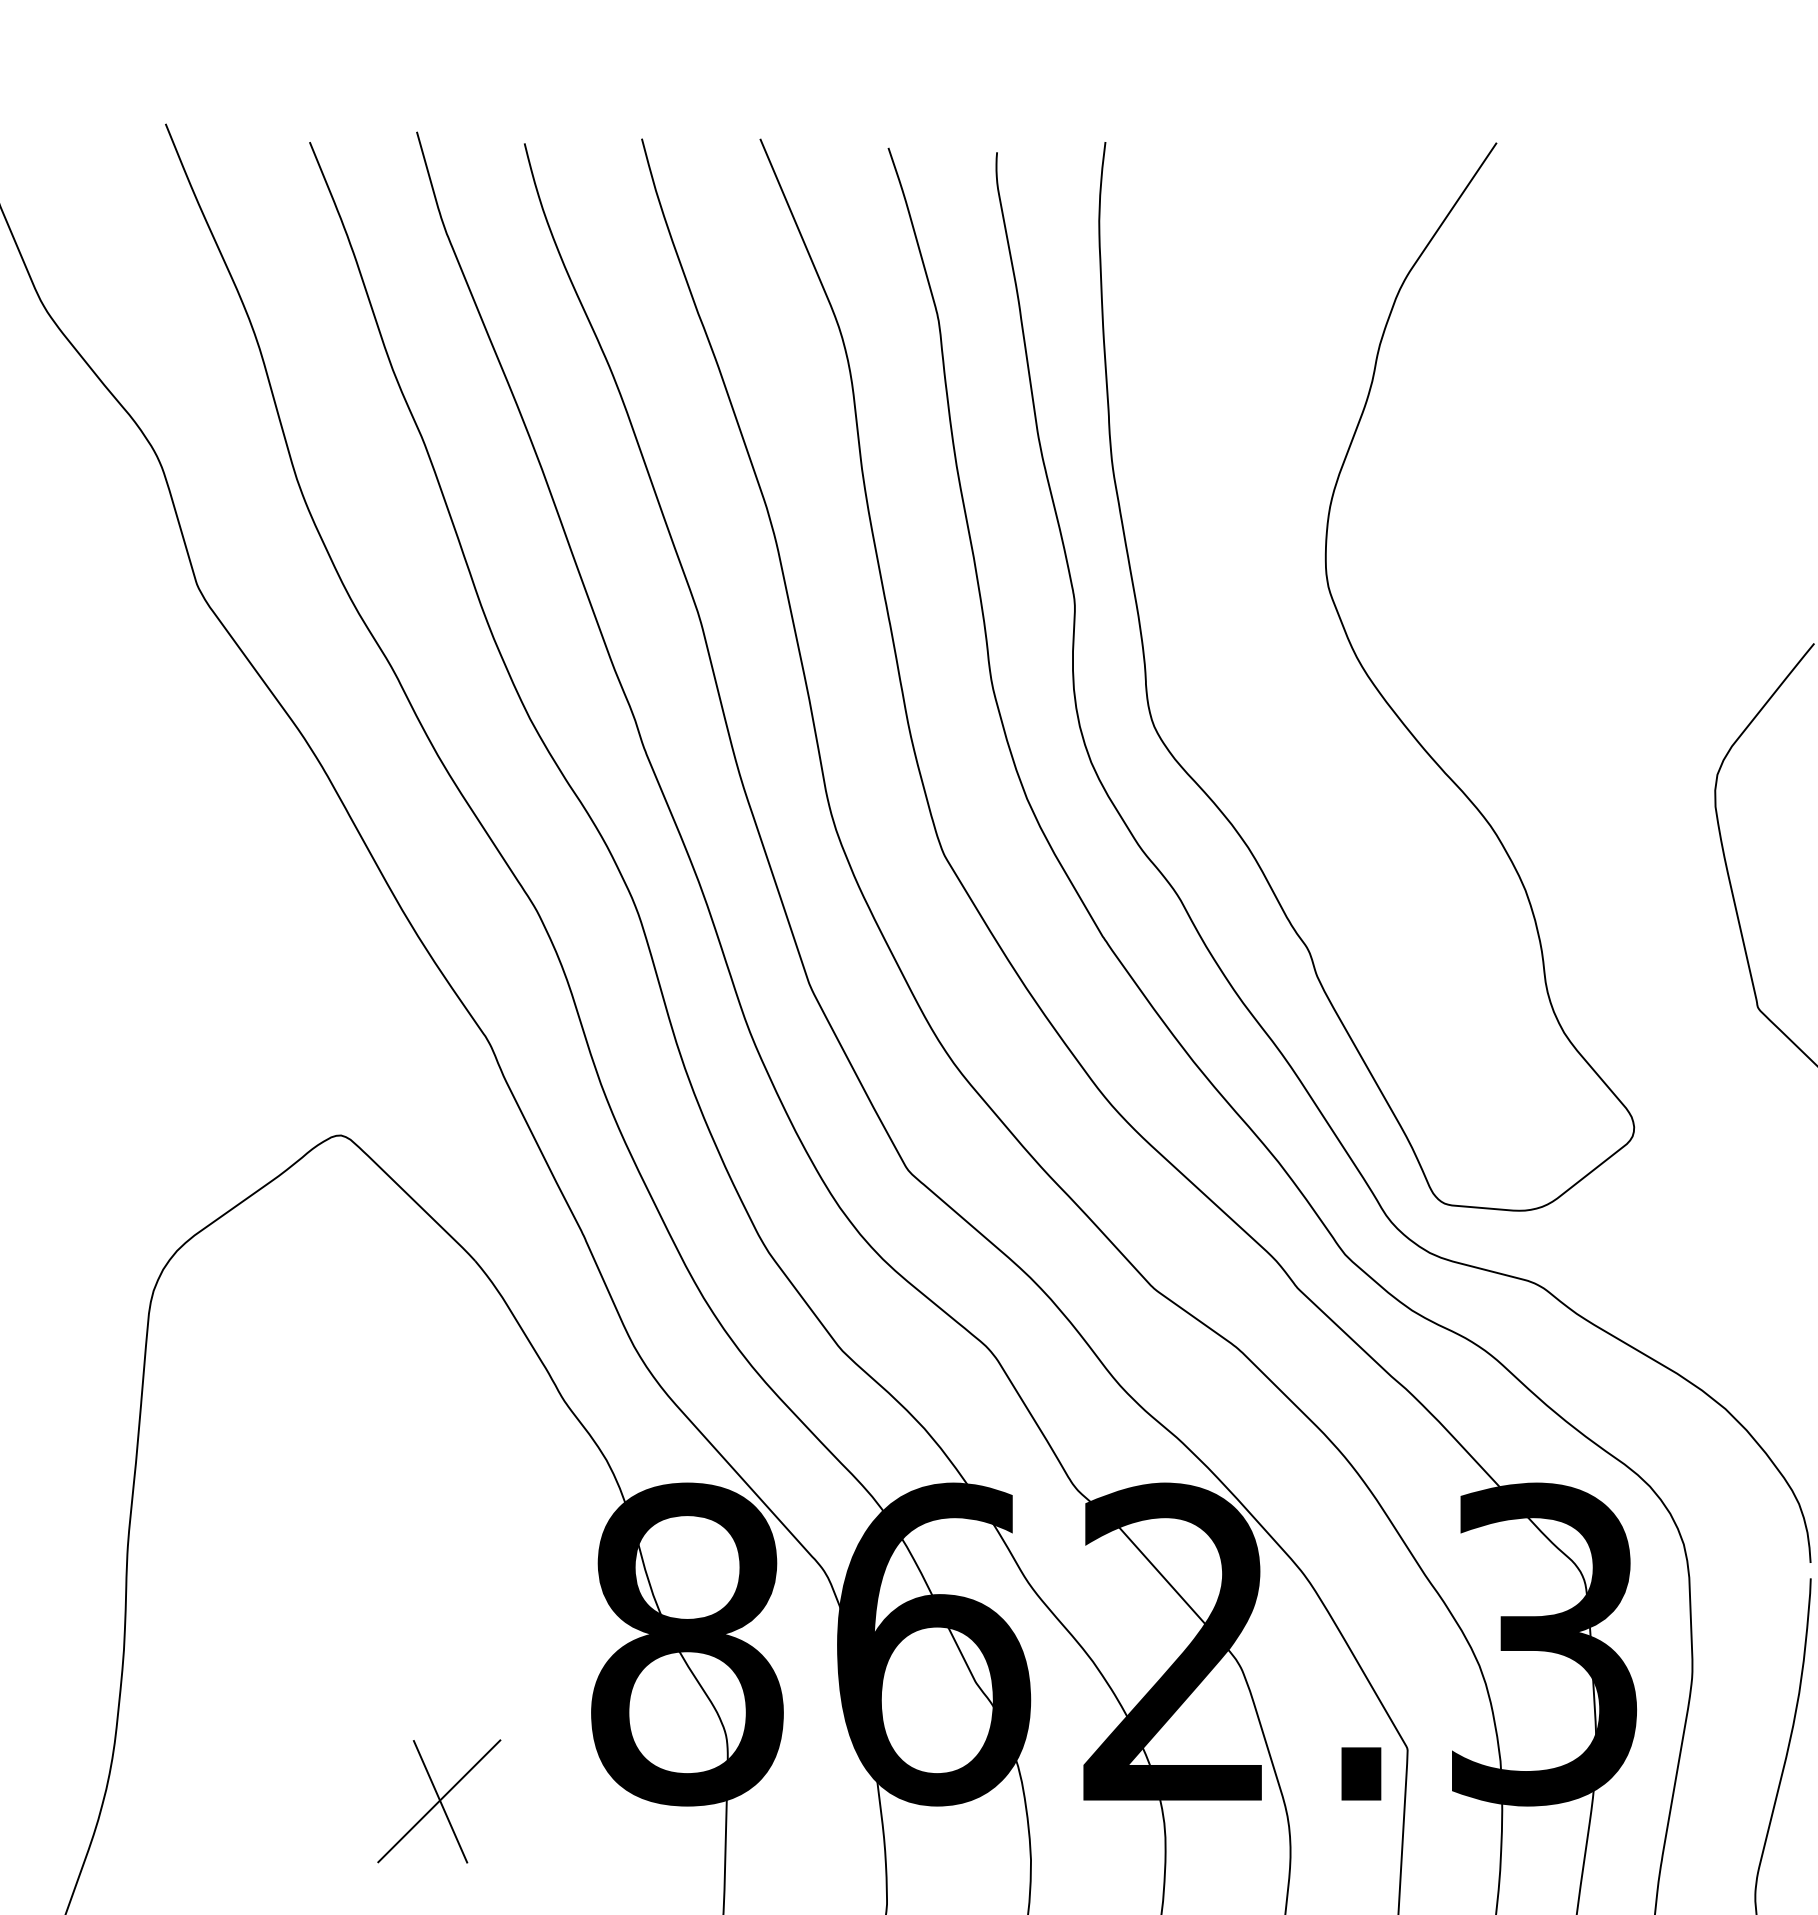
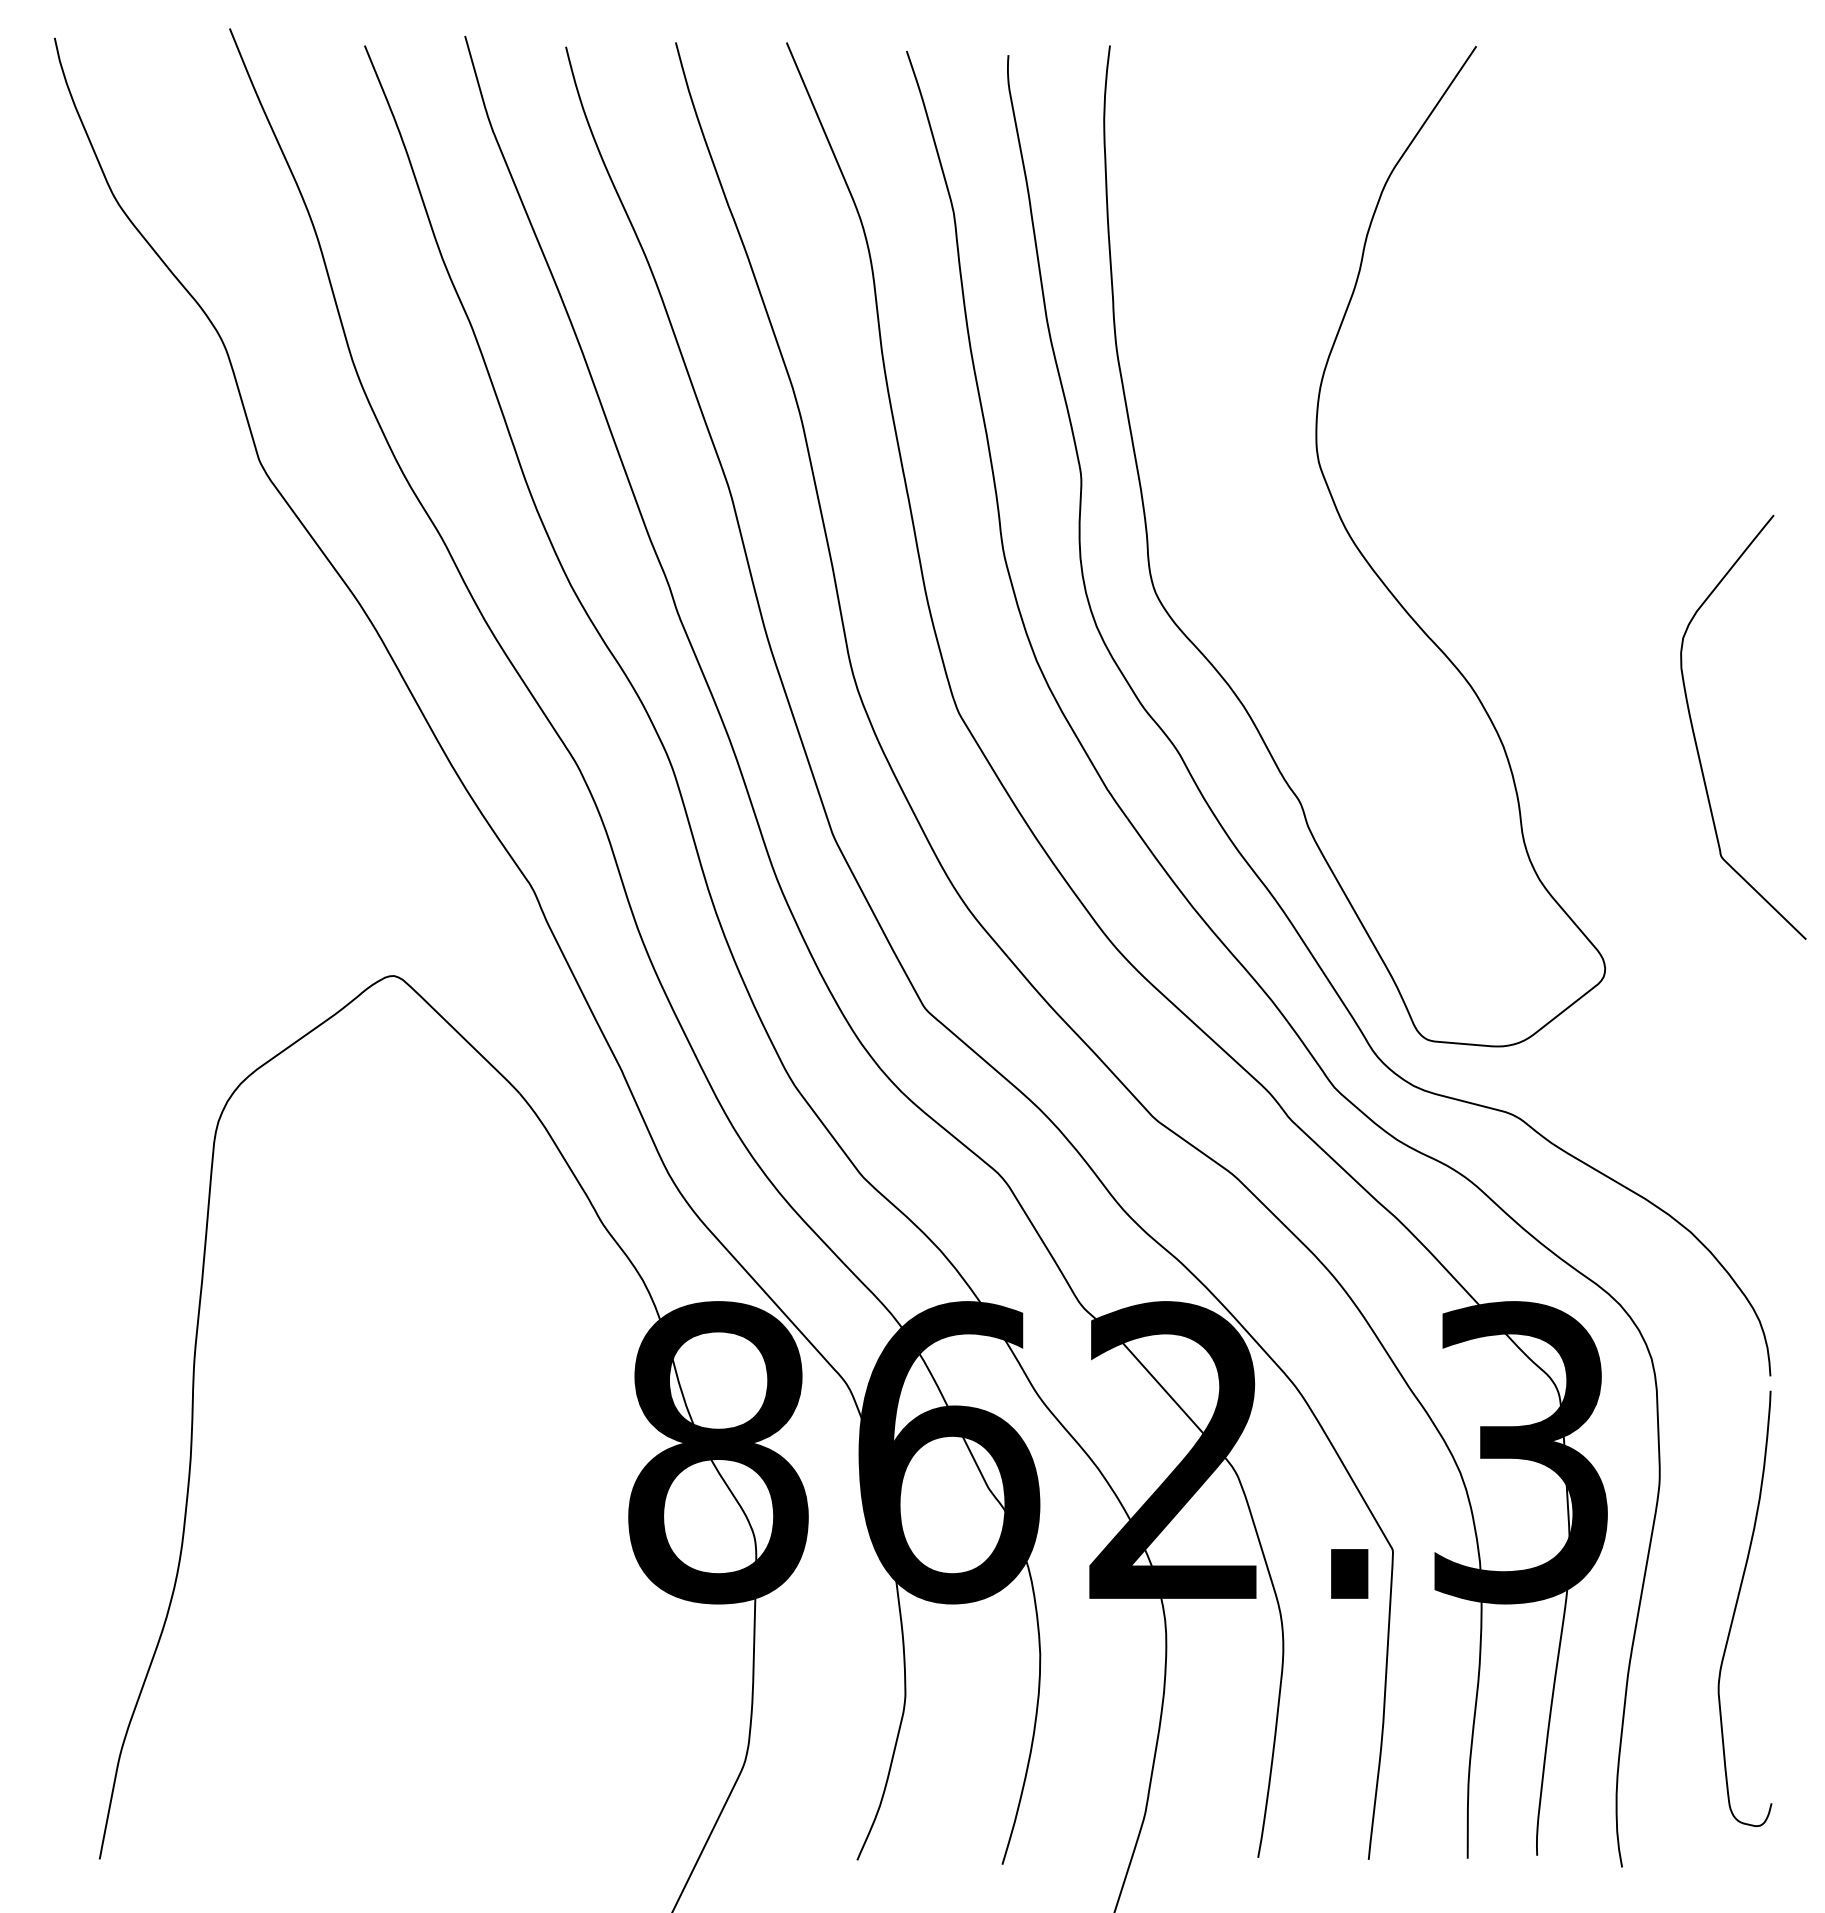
part: (438, 1801) -> (485, 1599), removed

